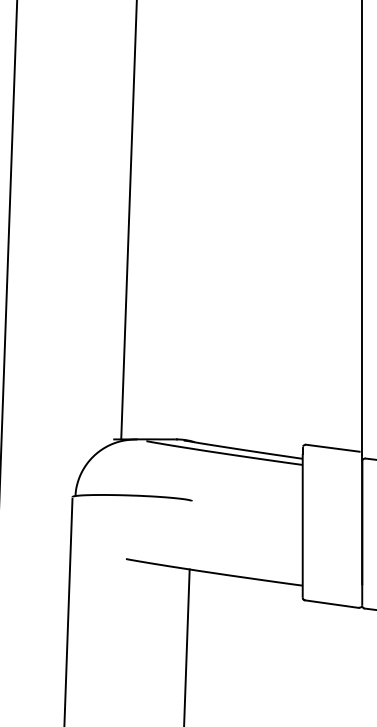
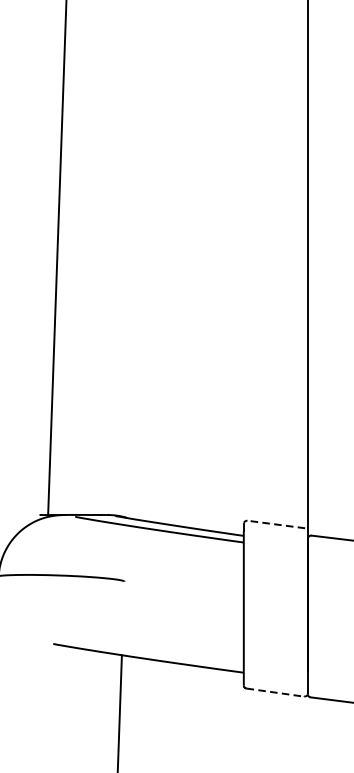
line: (332, 448) -> (275, 524), solid -> dashed
line: (332, 604) -> (275, 692), solid -> dashed

